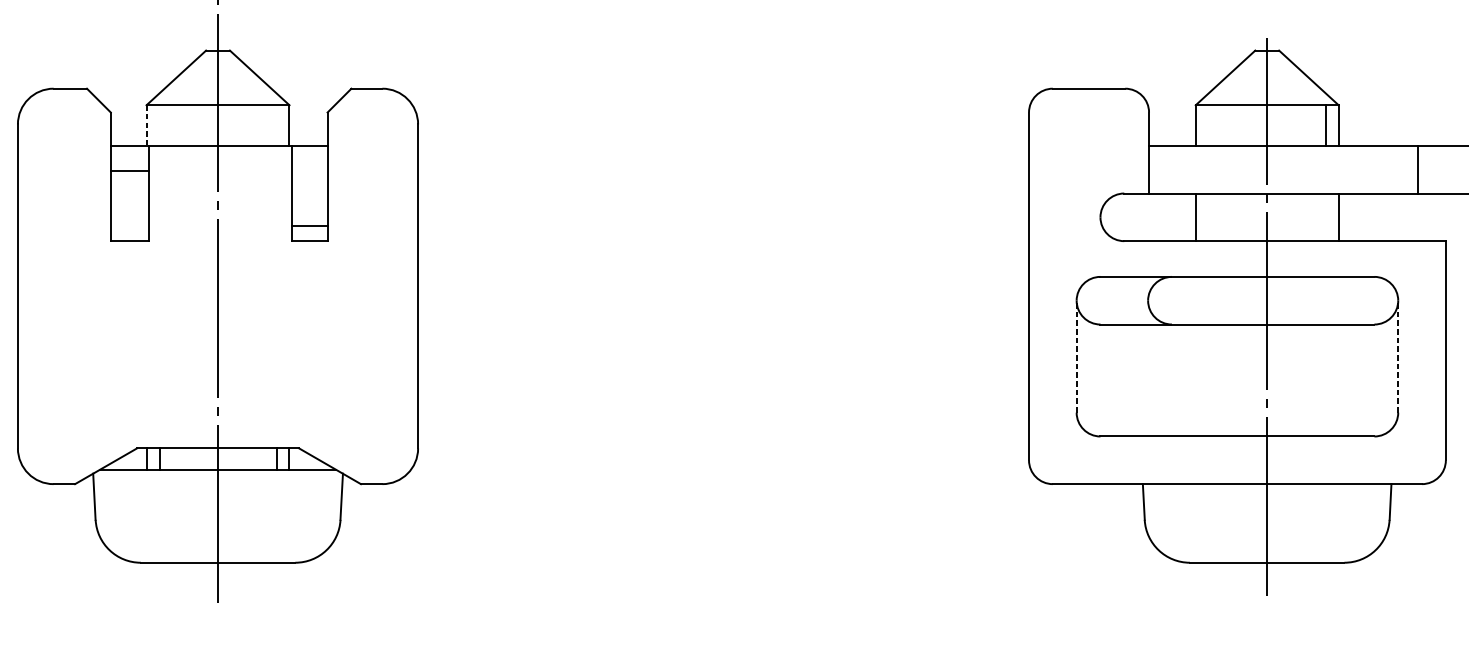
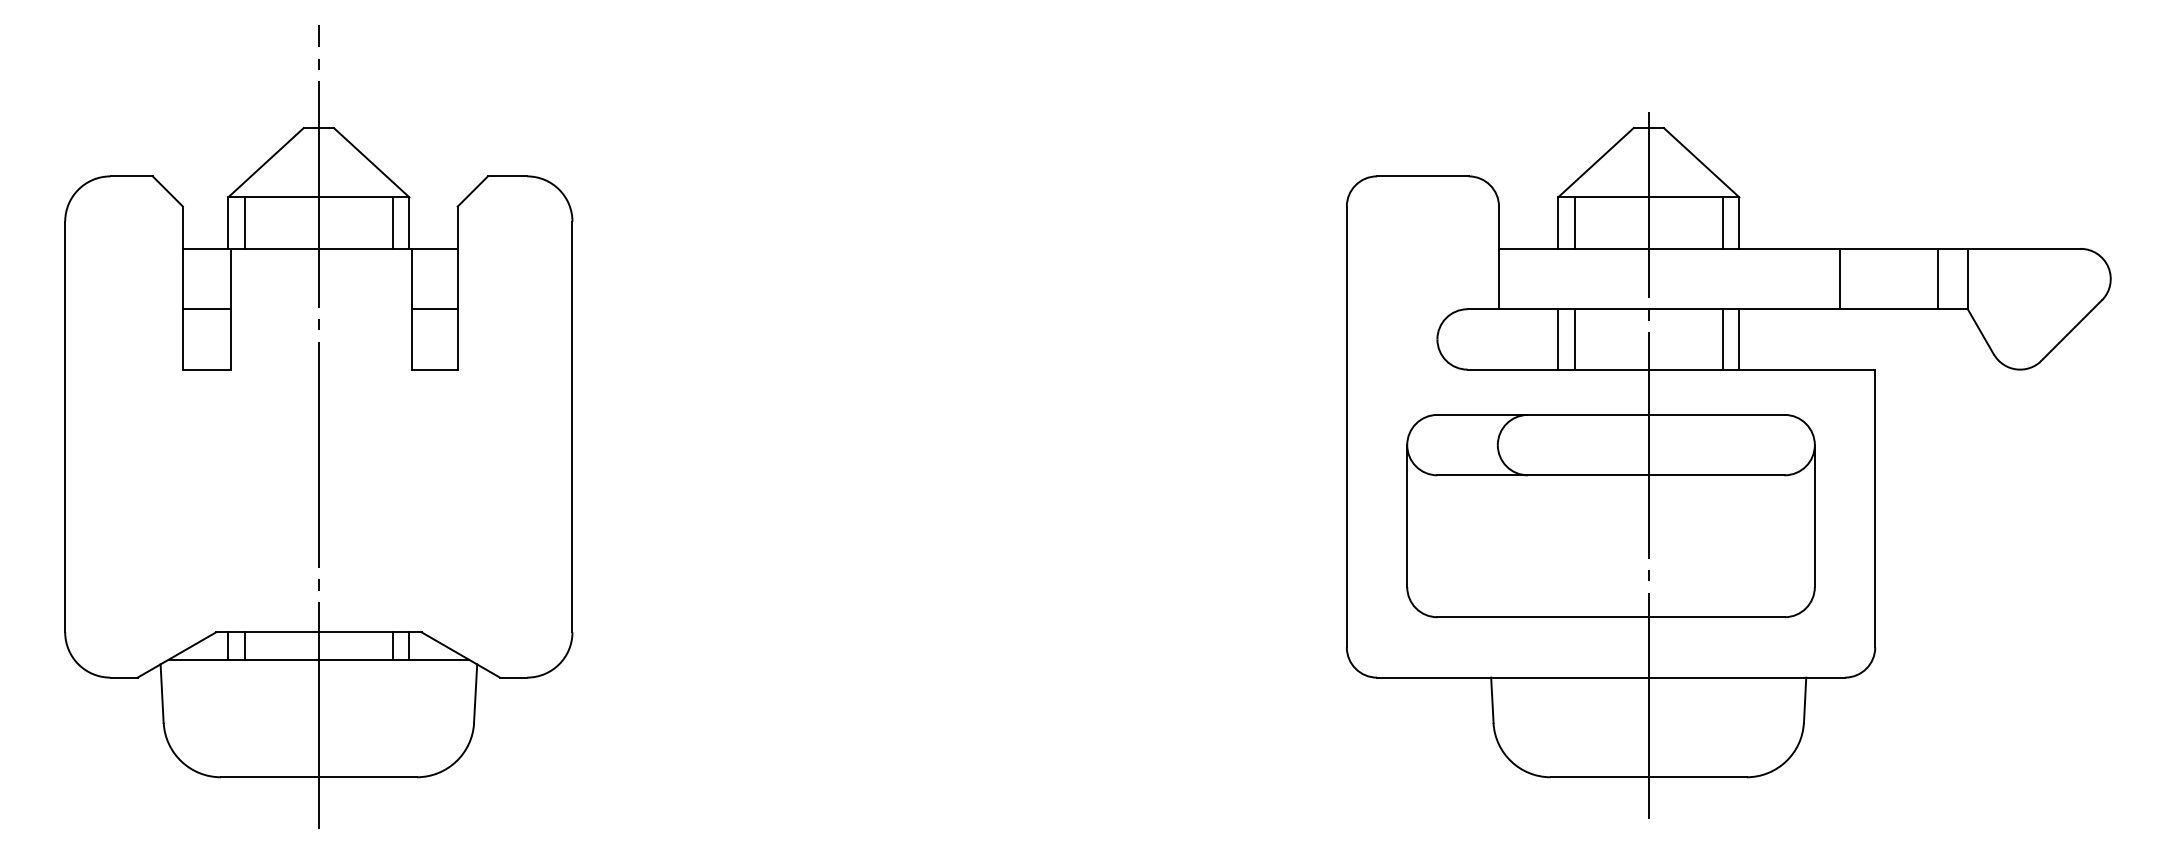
line: (146, 125) -> (228, 223), dashed -> solid
line: (159, 125) -> (244, 222), added
line: (276, 125) -> (393, 222), added
line: (1208, 125) -> (1574, 222), added
line: (129, 171) -> (206, 309), moved
line: (1208, 217) -> (1574, 339), added
line: (1325, 217) -> (1722, 339), added
line: (309, 226) -> (434, 309), moved
line: (1076, 357) -> (1407, 516), dashed -> solid
line: (1397, 357) -> (1814, 516), dashed -> solid

